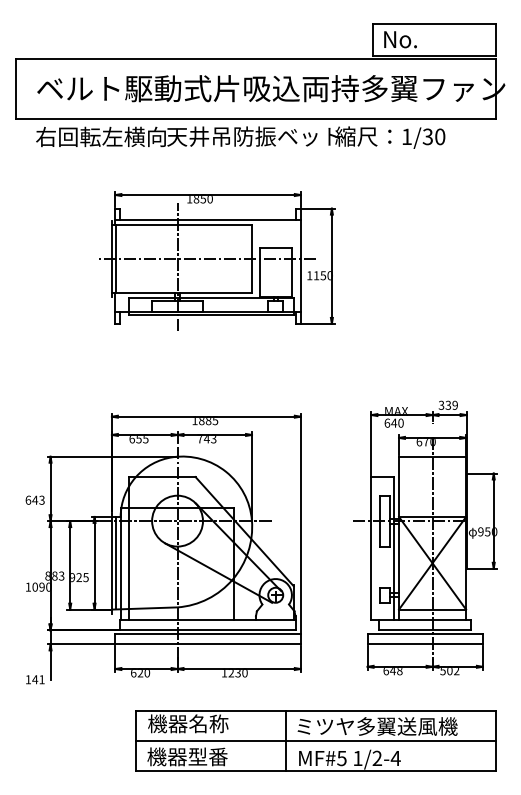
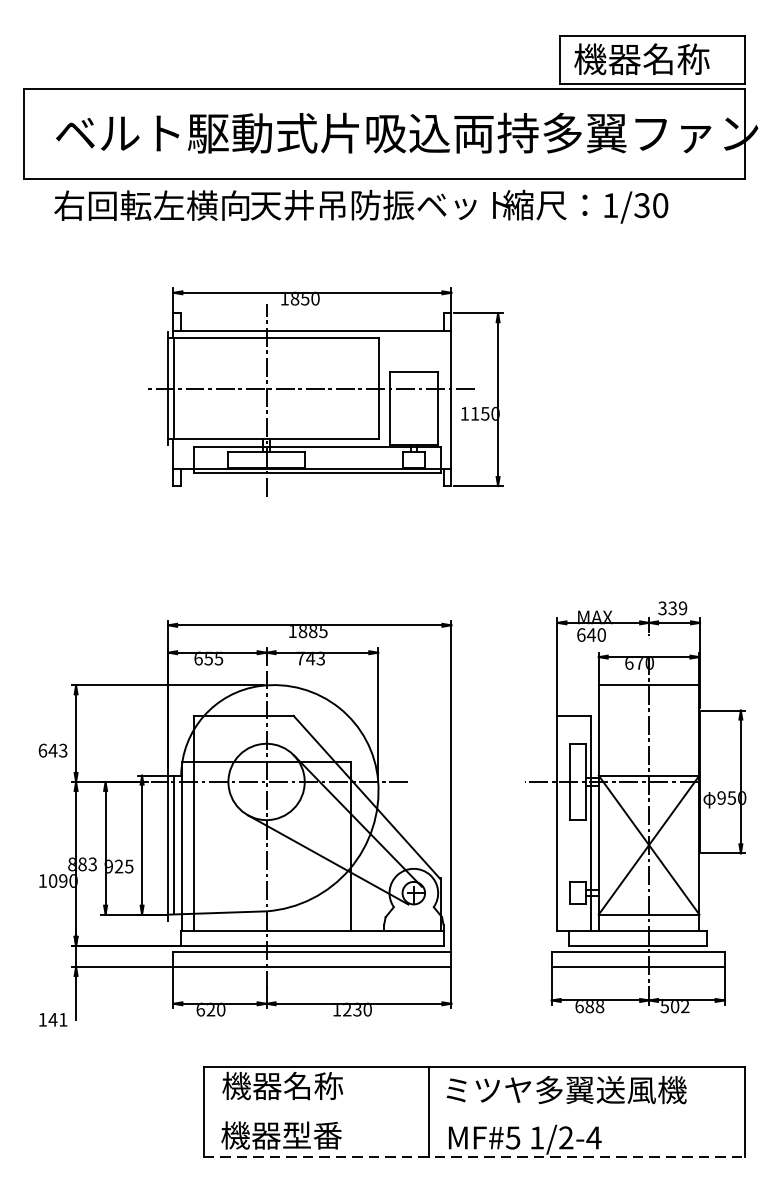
text: (427, 38) -> (641, 58), No. -> 機器名称
text: (392, 671) -> (589, 1007), 648 -> 688
line: (315, 741) -> (473, 1112), removed
line: (316, 771) -> (475, 1157), solid -> dashed

